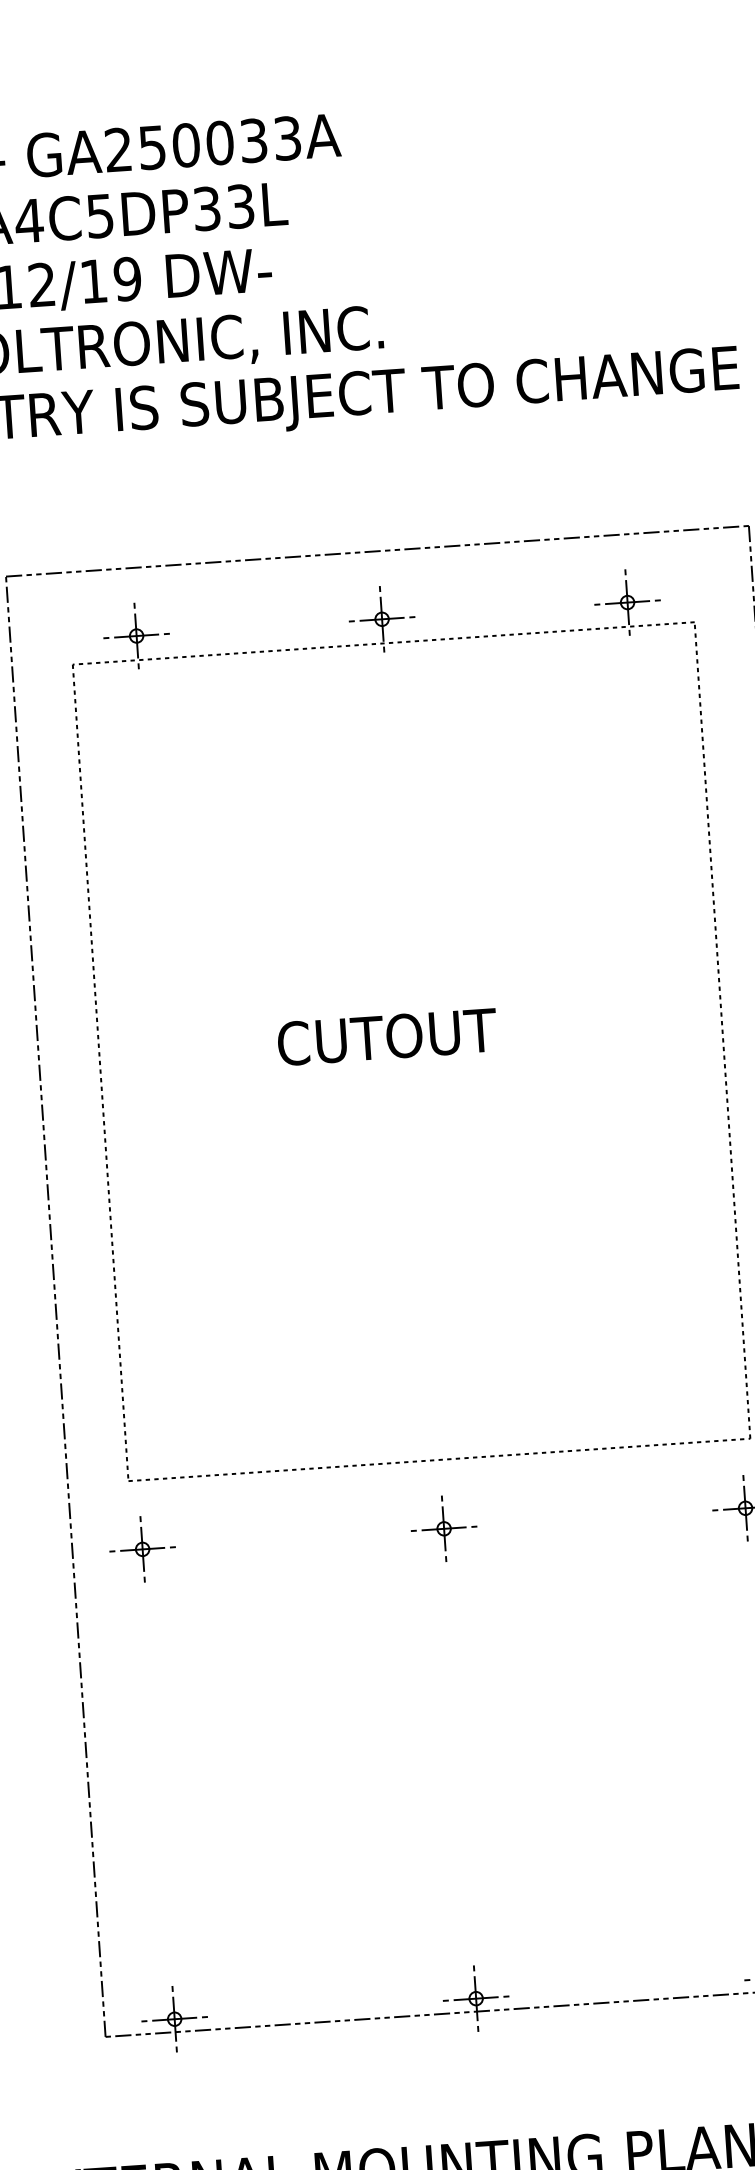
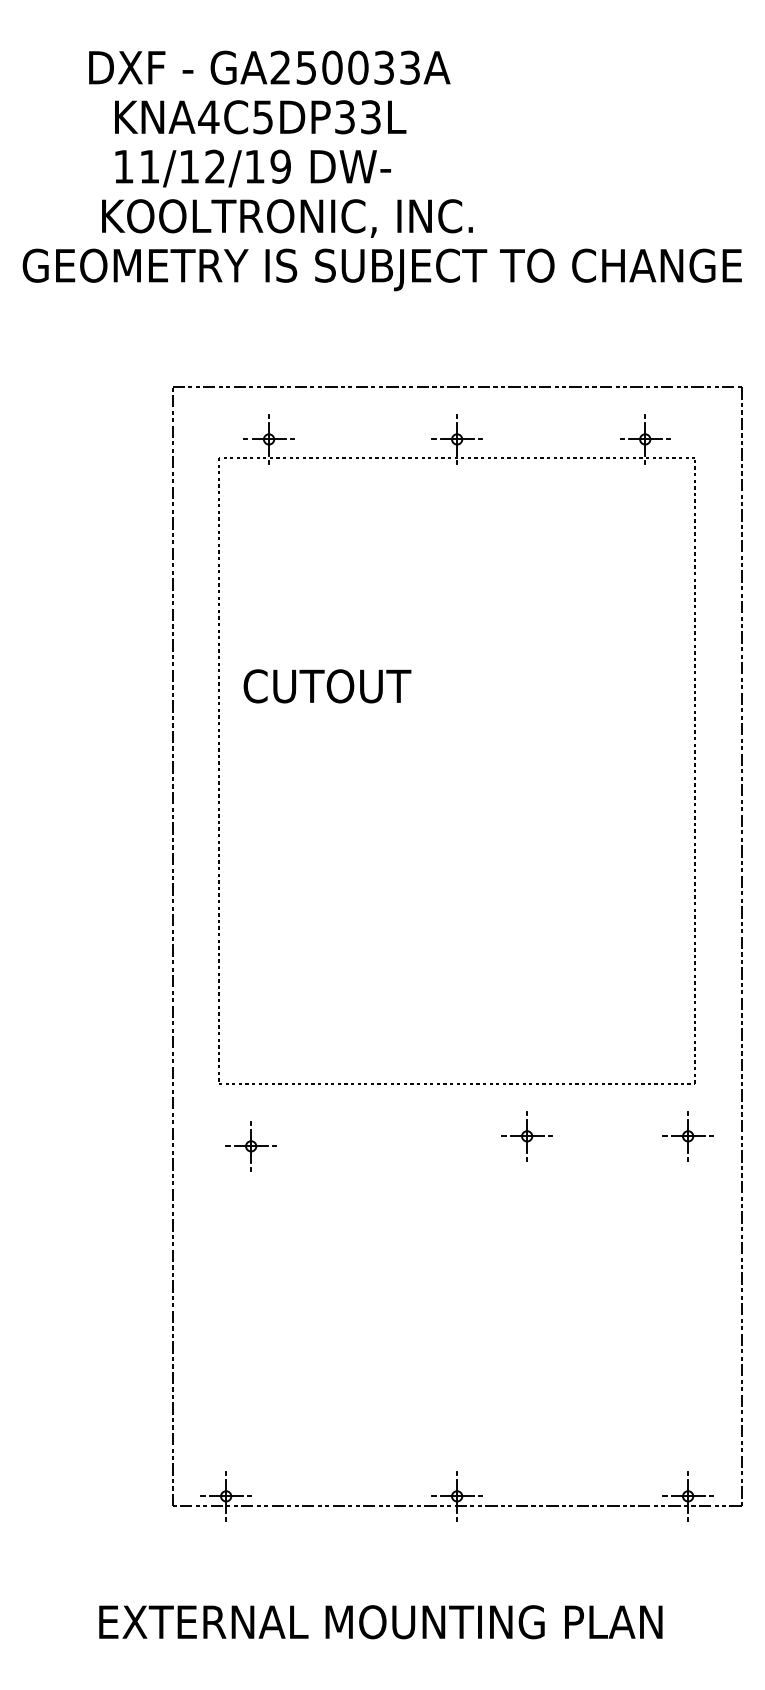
text: (387, 1037) -> (327, 686), moved
part: (443, 1529) -> (526, 1136), moved
part: (141, 1549) -> (250, 1146), moved

